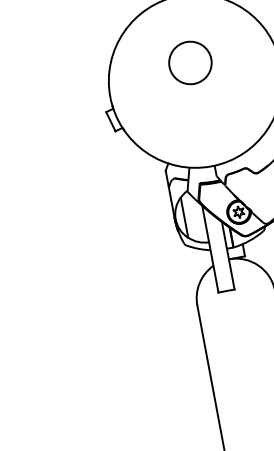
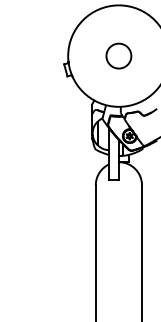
circle: (189, 62) -> (118, 55), moved

